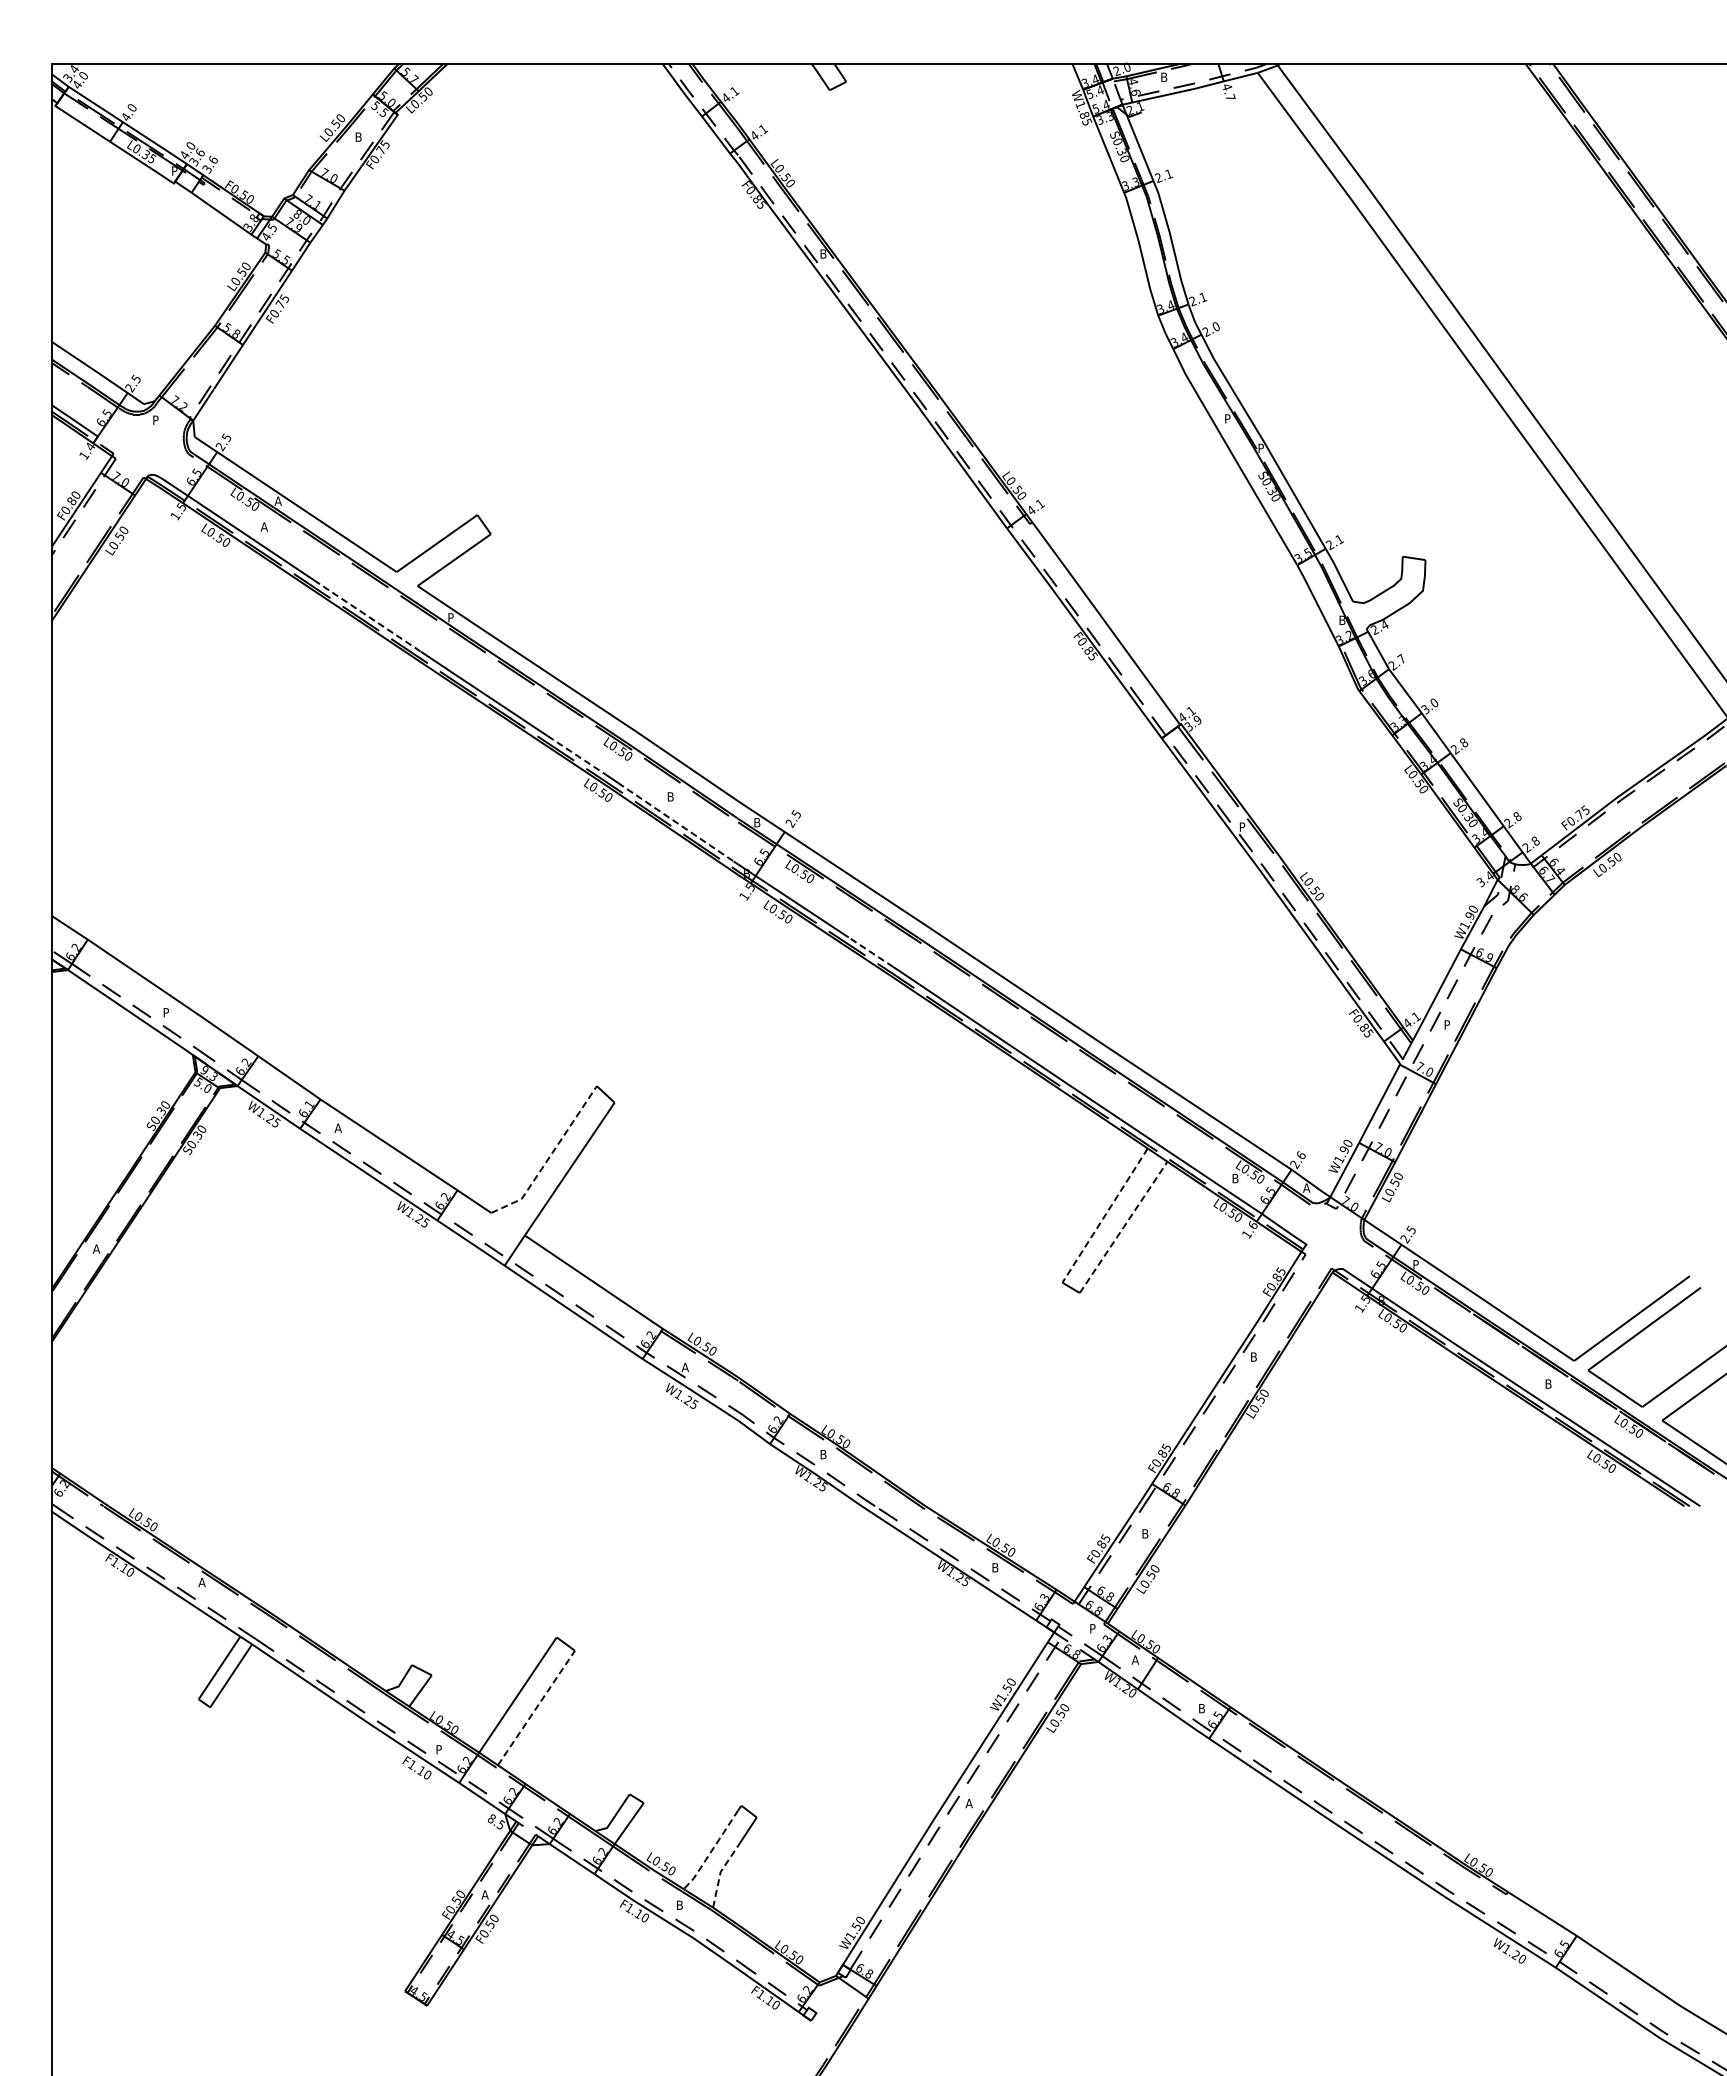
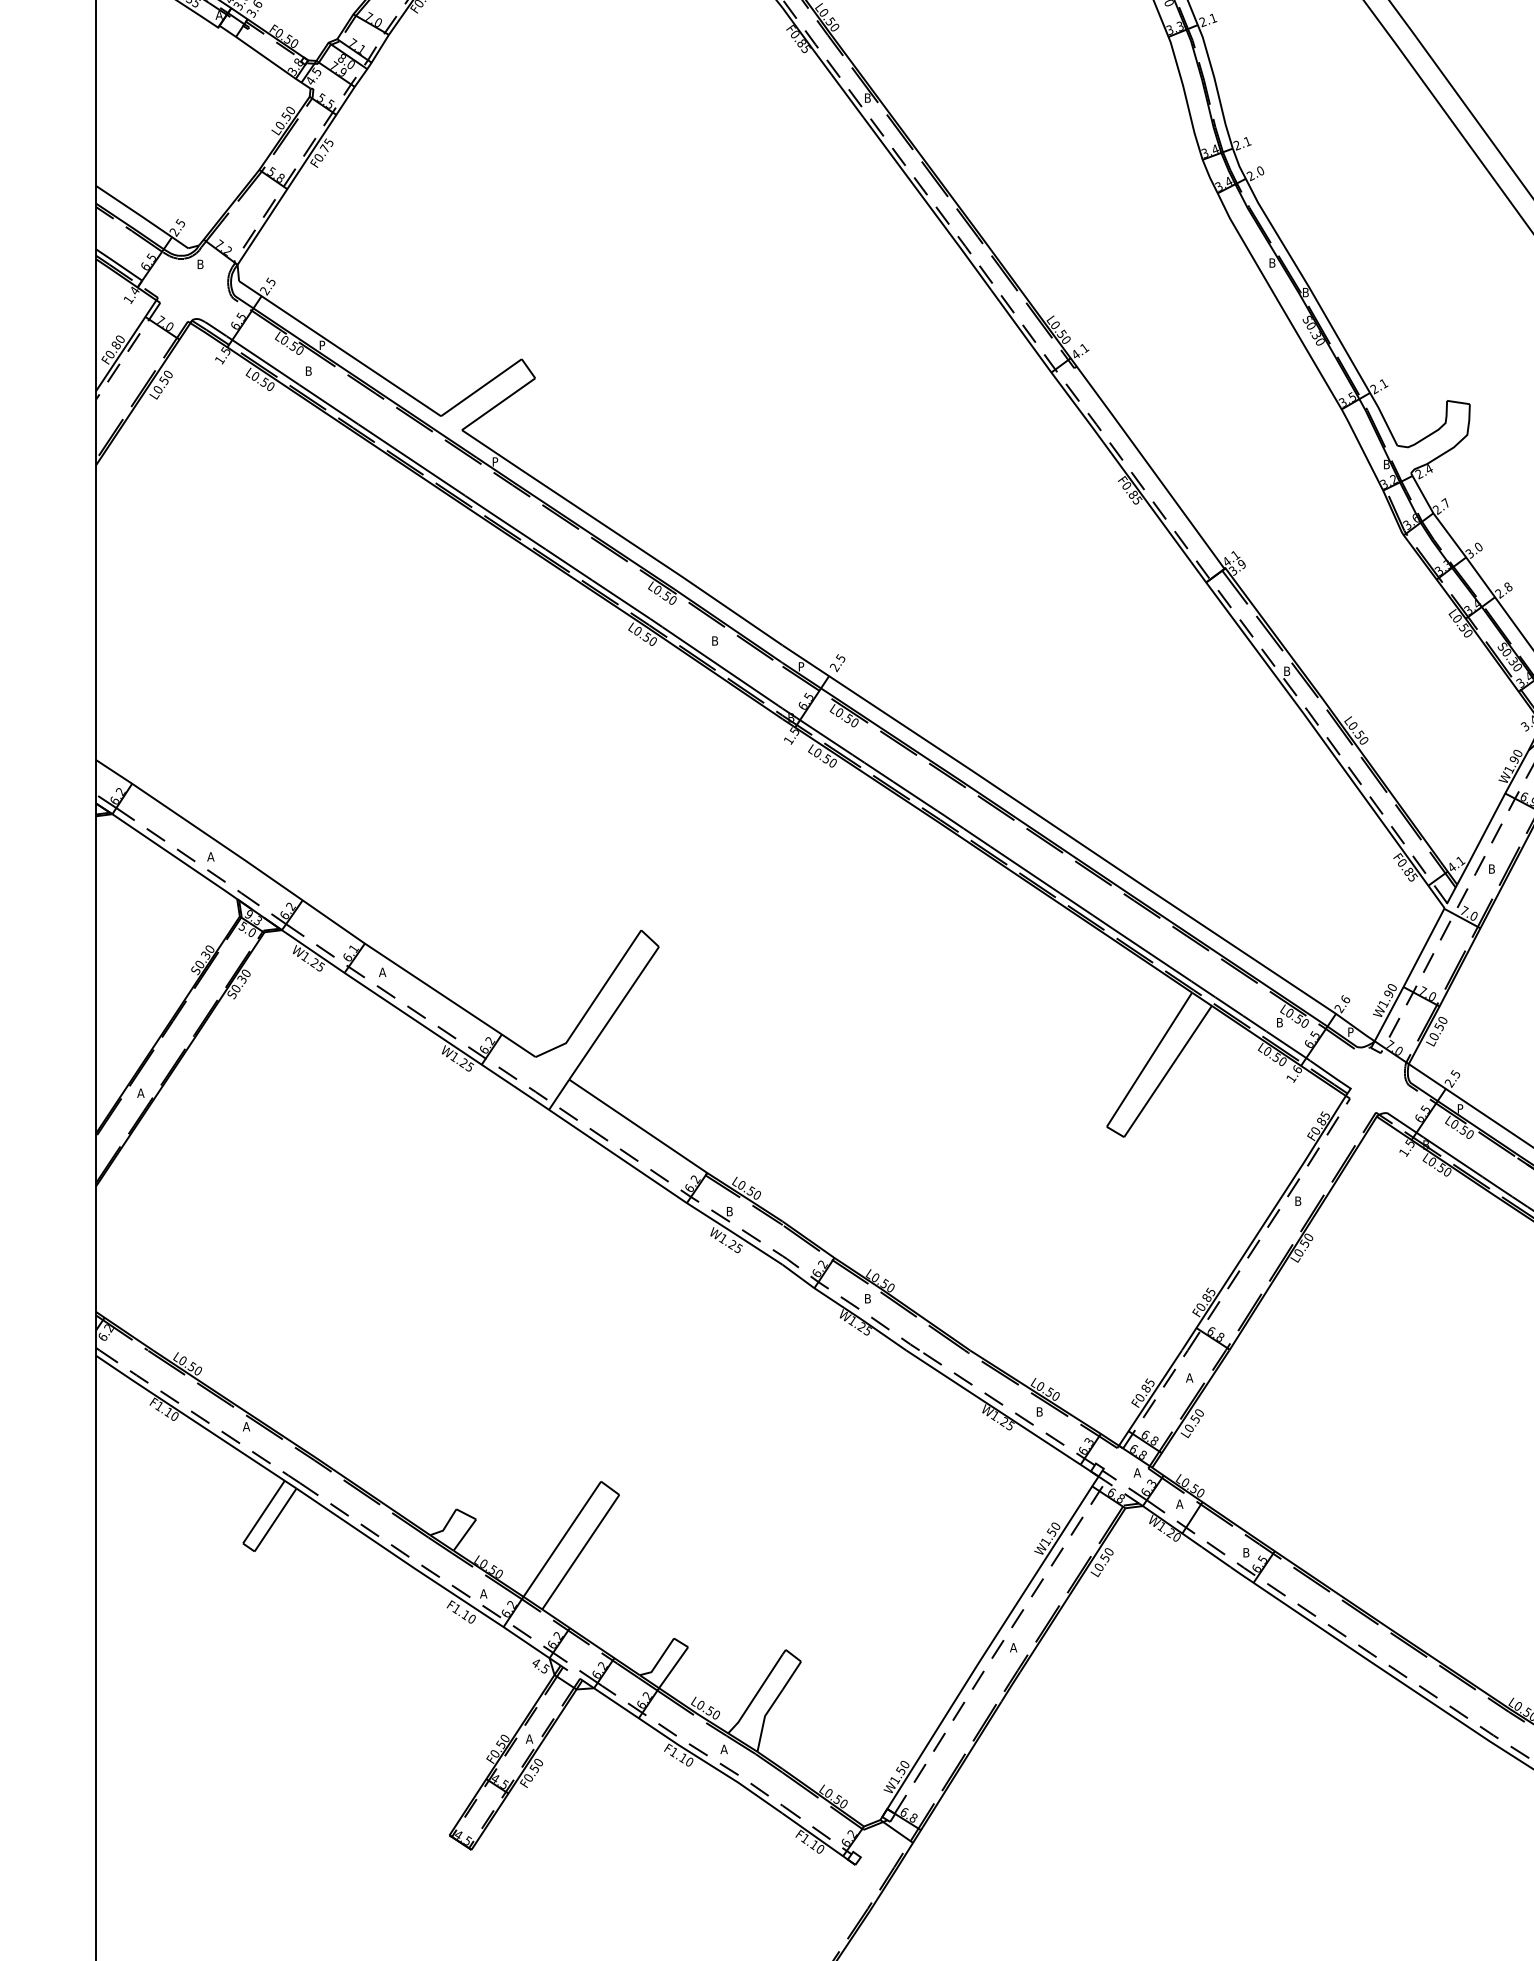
text: (174, 170) -> (218, 14), P -> A
text: (1228, 418) -> (1272, 262), P -> B
text: (156, 419) -> (200, 263), P -> B
text: (1261, 448) -> (1305, 292), P -> B
text: (277, 500) -> (321, 344), A -> P
text: (263, 526) -> (307, 370), A -> B
line: (367, 616) -> (411, 460), dashed -> solid
line: (576, 755) -> (620, 599), dashed -> solid
line: (675, 822) -> (719, 666), dashed -> solid
text: (757, 822) -> (801, 666), B -> P
text: (1243, 827) -> (1287, 671), P -> B
line: (871, 952) -> (915, 796), dashed -> solid
text: (166, 1012) -> (210, 856), P -> A
text: (1447, 1024) -> (1491, 868), P -> B
line: (549, 1156) -> (593, 1000), dashed -> solid
text: (1306, 1187) -> (1350, 1031), A -> P
line: (1104, 1216) -> (1148, 1060), dashed -> solid
line: (1123, 1227) -> (1167, 1071), dashed -> solid
text: (684, 1367) -> (728, 1211), A -> B
text: (1144, 1533) -> (1188, 1377), B -> A
text: (1092, 1628) -> (1136, 1472), P -> A
line: (536, 1707) -> (580, 1551), dashed -> solid
text: (438, 1749) -> (482, 1593), P -> A
text: (491, 1818) -> (535, 1662), 8.5 -> 4.5
line: (711, 1850) -> (755, 1694), dashed -> solid
line: (720, 1873) -> (764, 1717), dashed -> solid
text: (679, 1904) -> (723, 1748), B -> A

